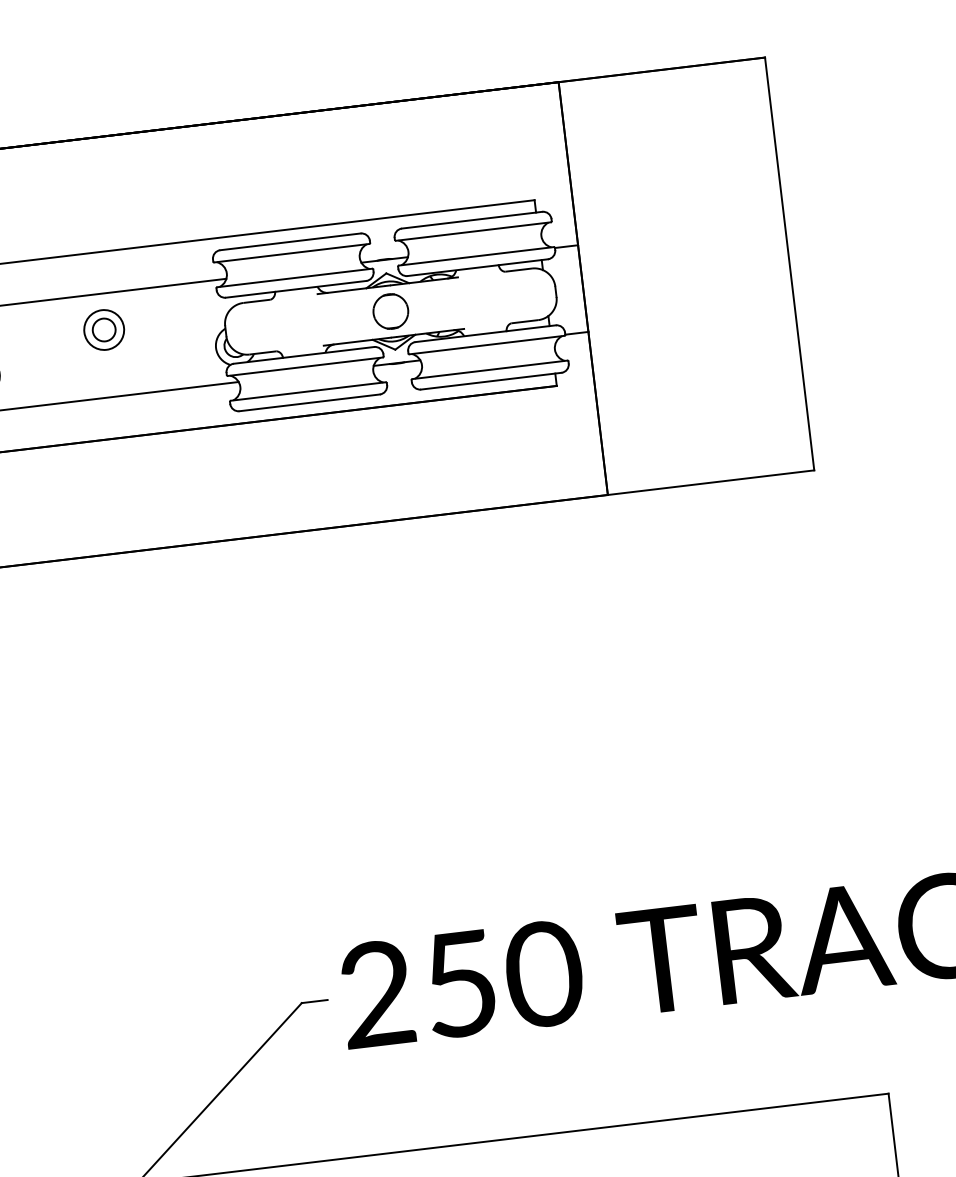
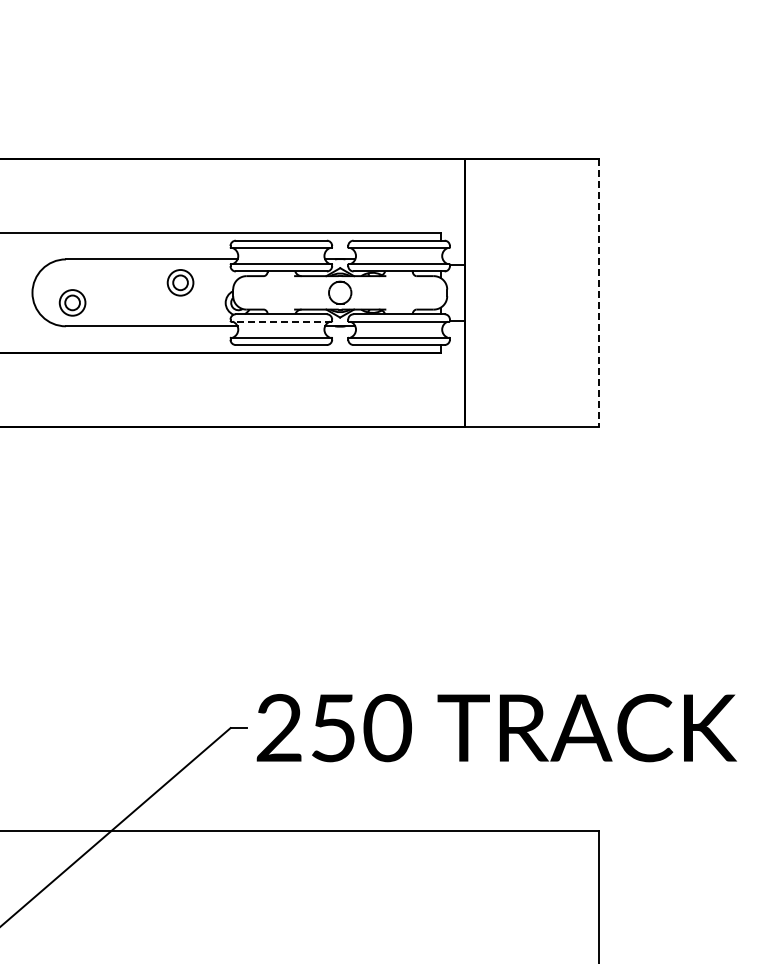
line: (789, 263) -> (598, 292), solid -> dashed
part: (104, 329) -> (180, 282), moved
line: (304, 366) -> (280, 321), solid -> dashed

